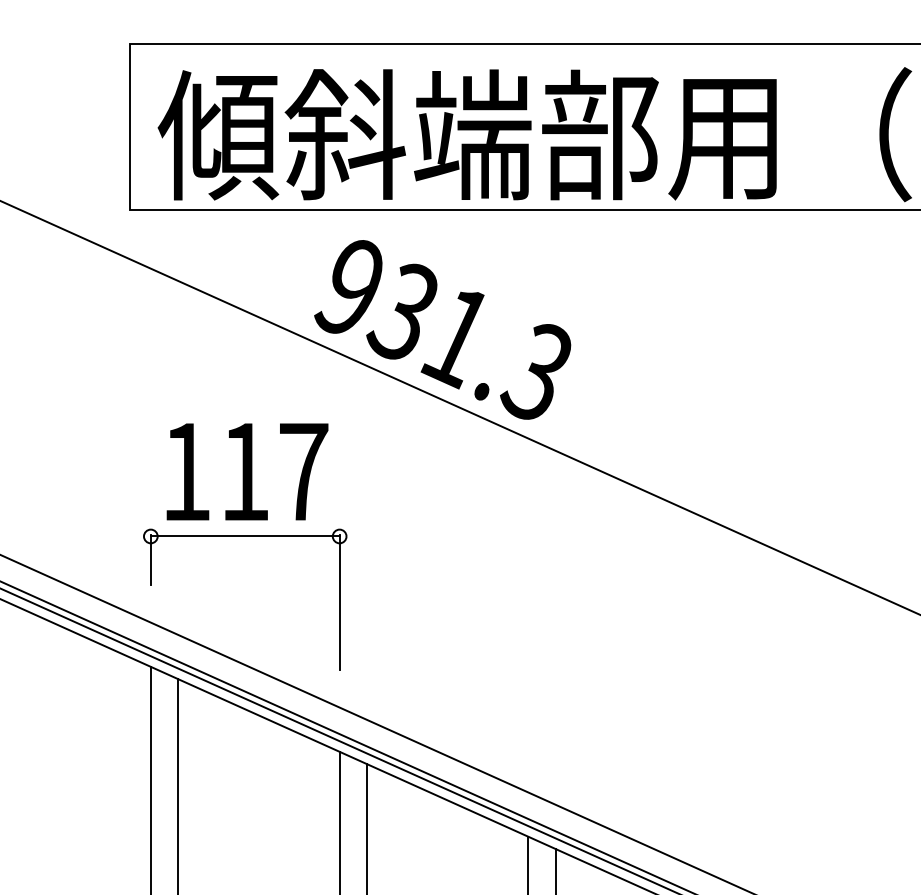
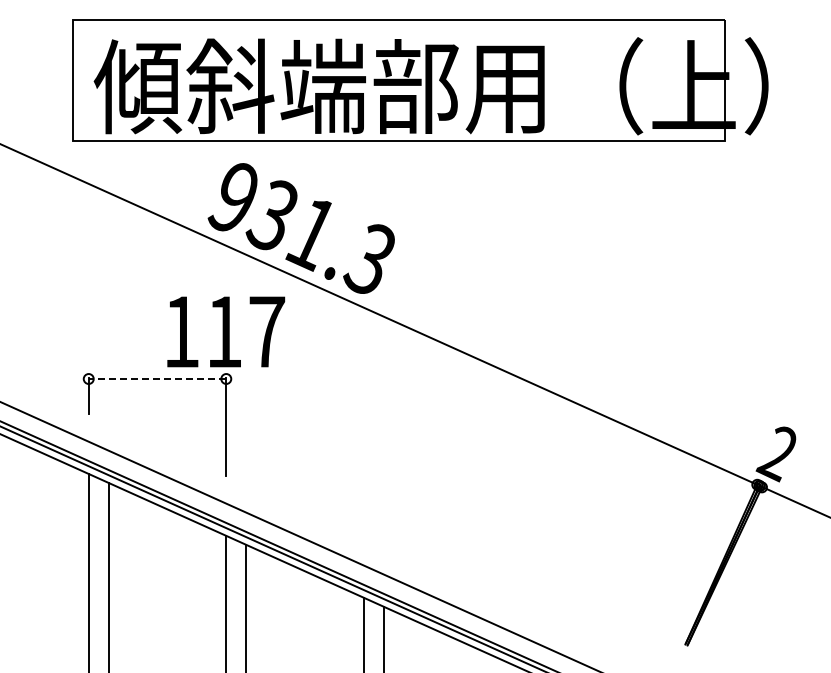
text: (247, 471) -> (226, 331), moved
line: (245, 537) -> (157, 379), solid -> dashed

